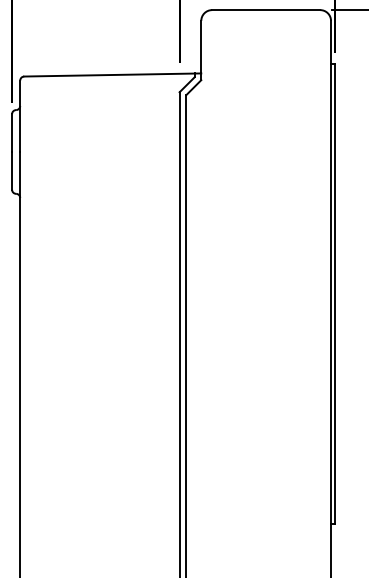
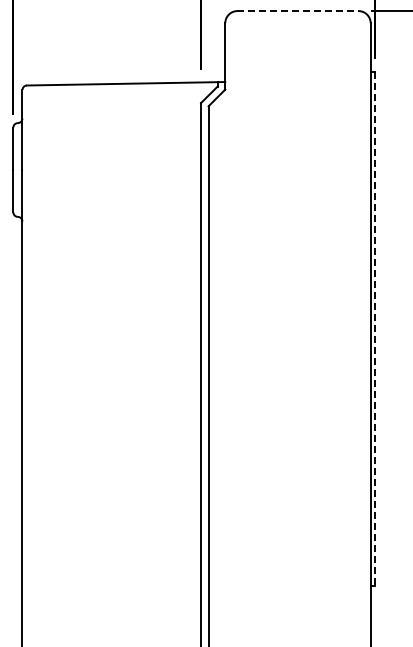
line: (265, 10) -> (297, 11), solid -> dashed
line: (335, 294) -> (375, 329), solid -> dashed

